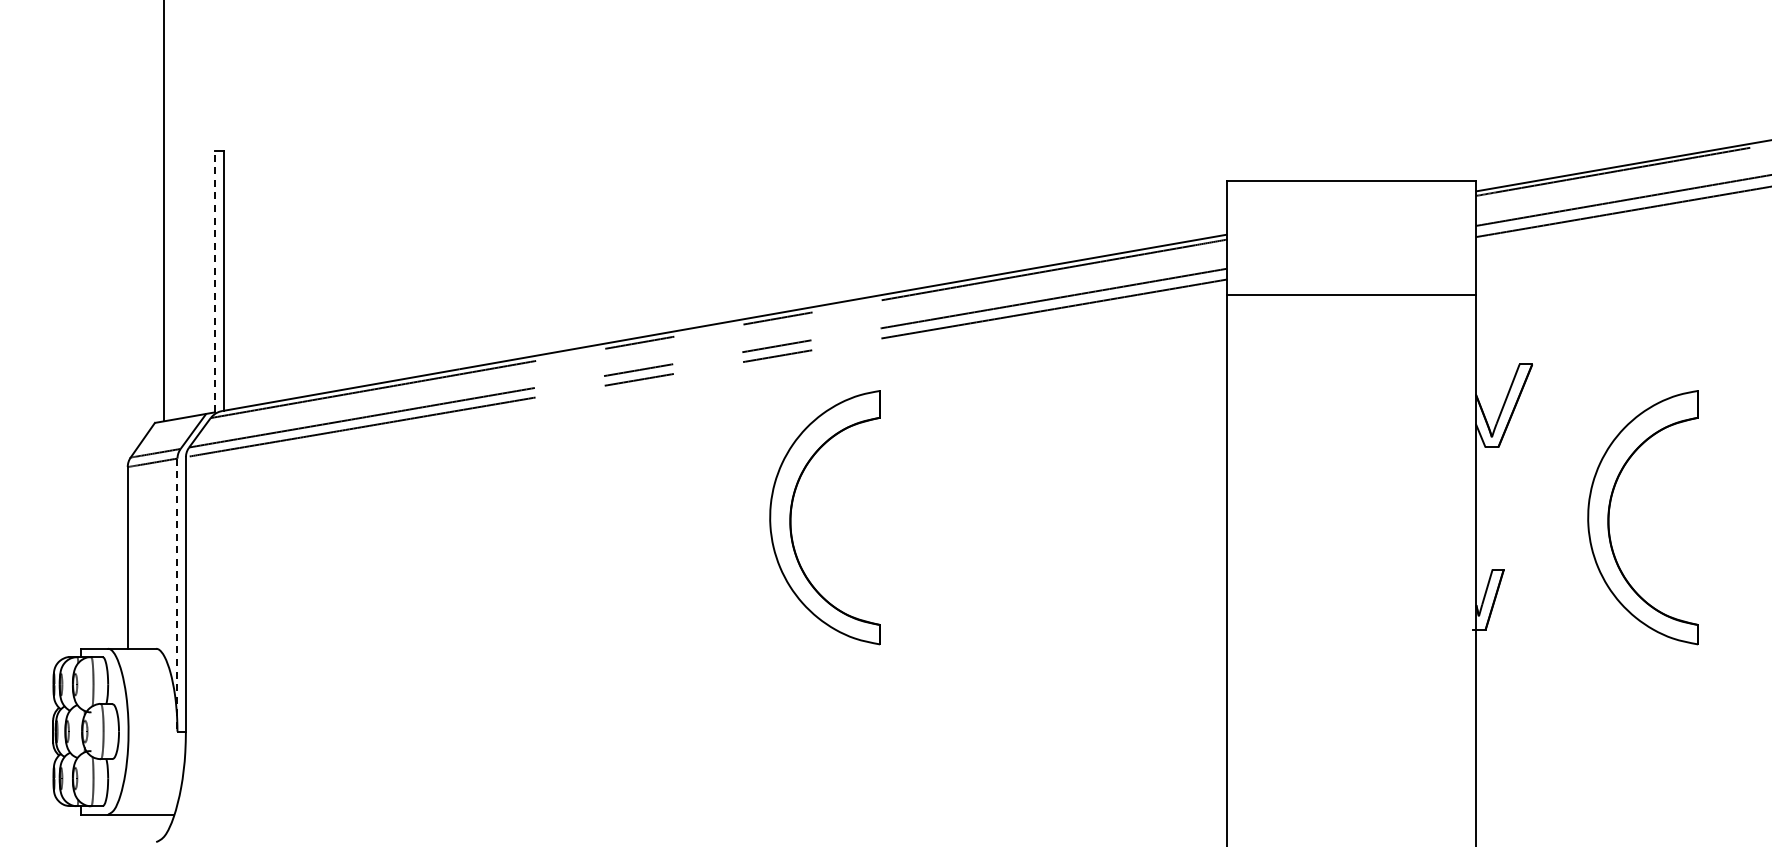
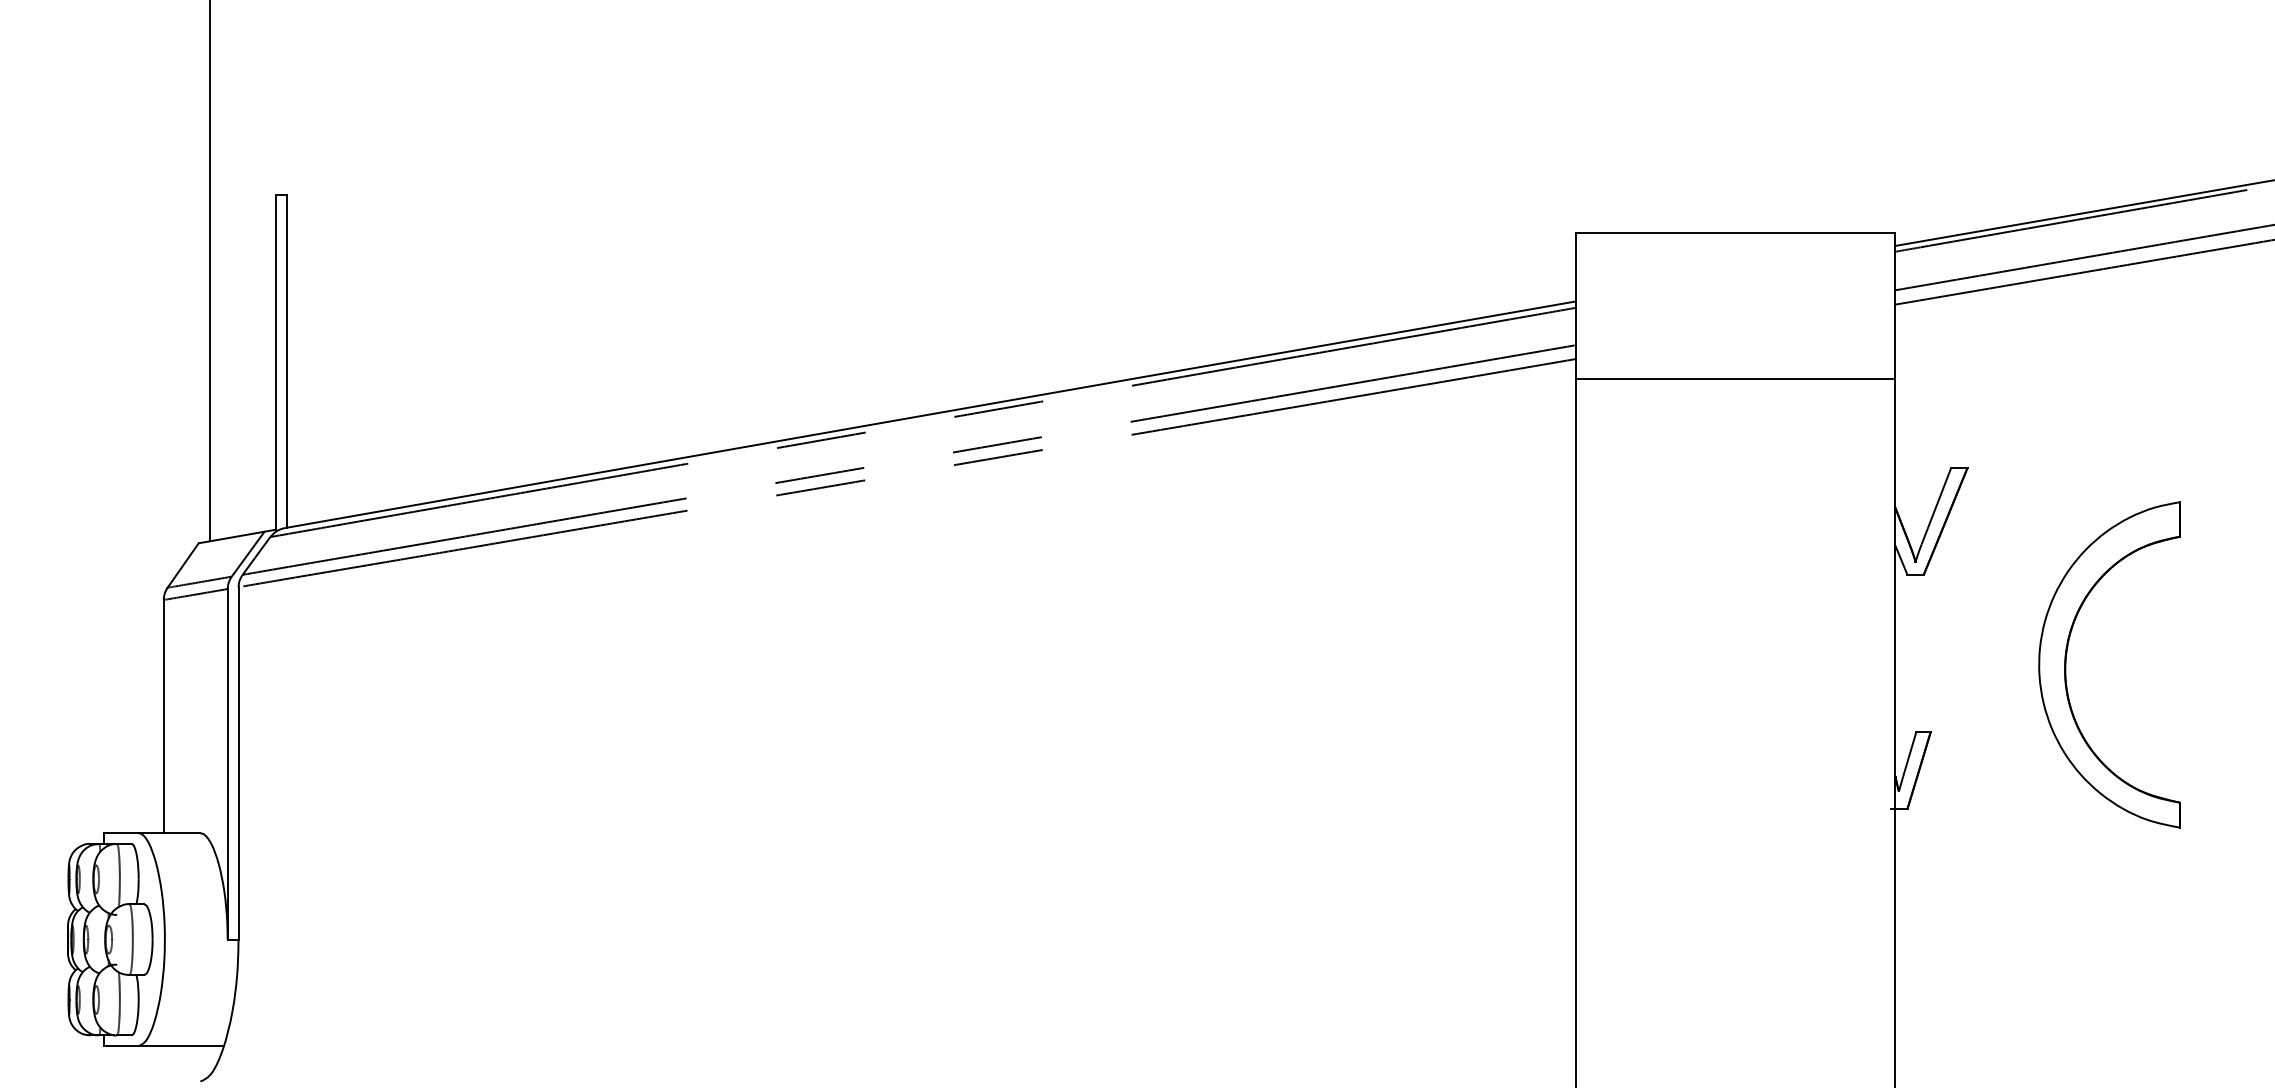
line: (214, 281) -> (275, 361), dashed -> solid
part: (792, 509) -> (1017, 654), removed
line: (177, 595) -> (227, 764), dashed -> solid

